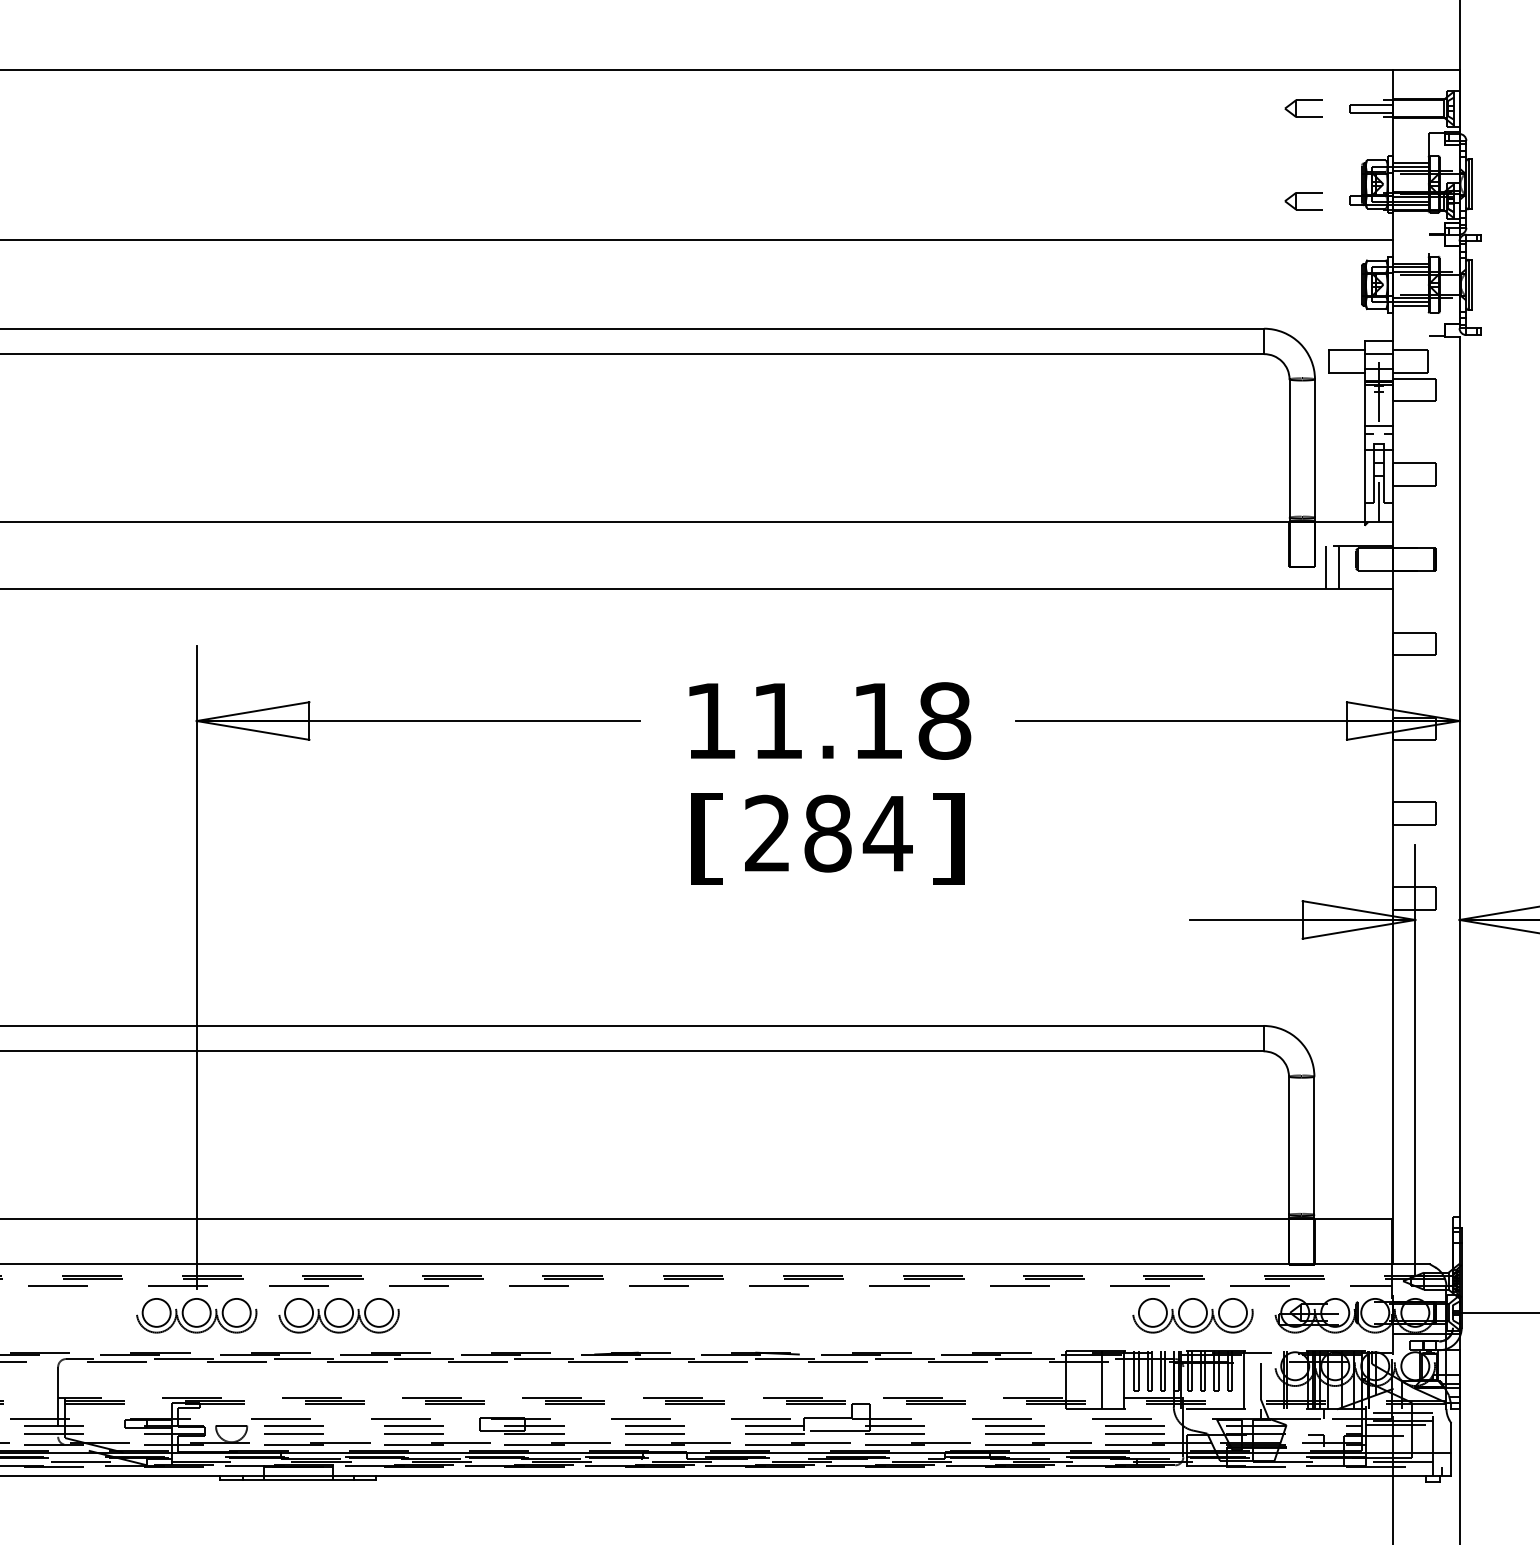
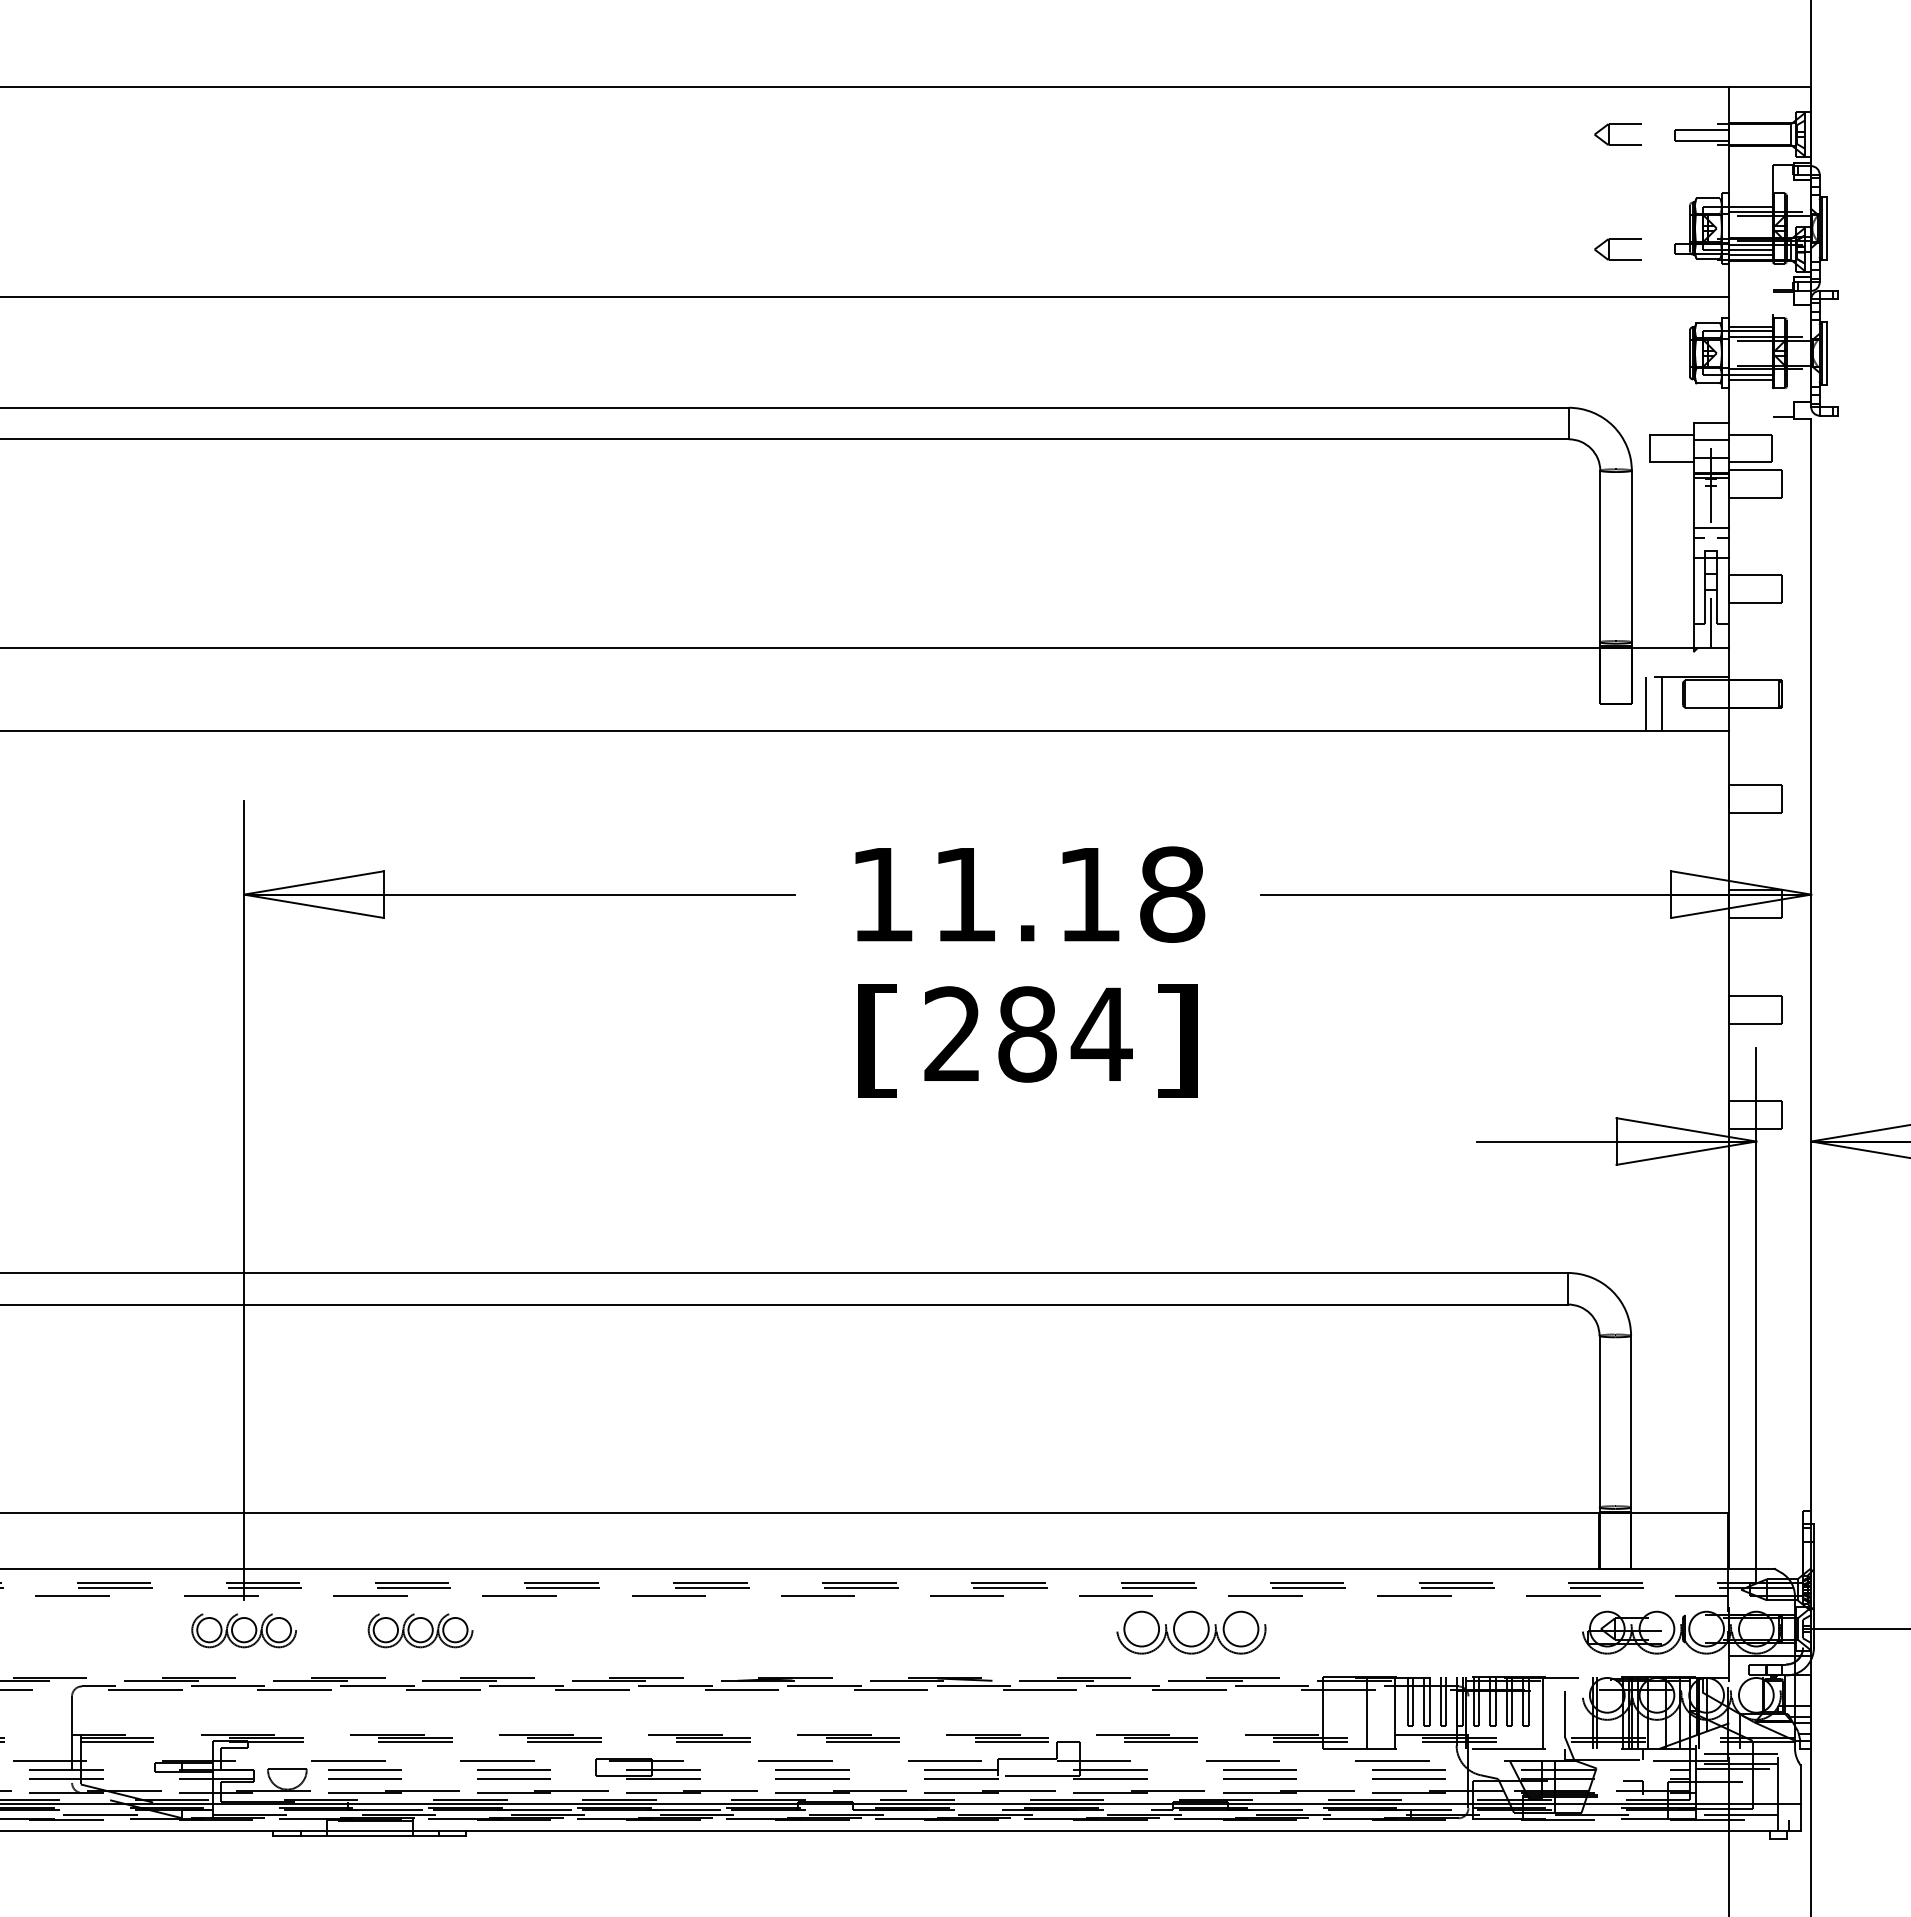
line: (1410, 163) -> (1750, 202), removed
part: (197, 1315) -> (244, 1632), size x0.7
part: (338, 1315) -> (420, 1632), size x0.7
part: (1193, 1315) -> (1191, 1632), moved

